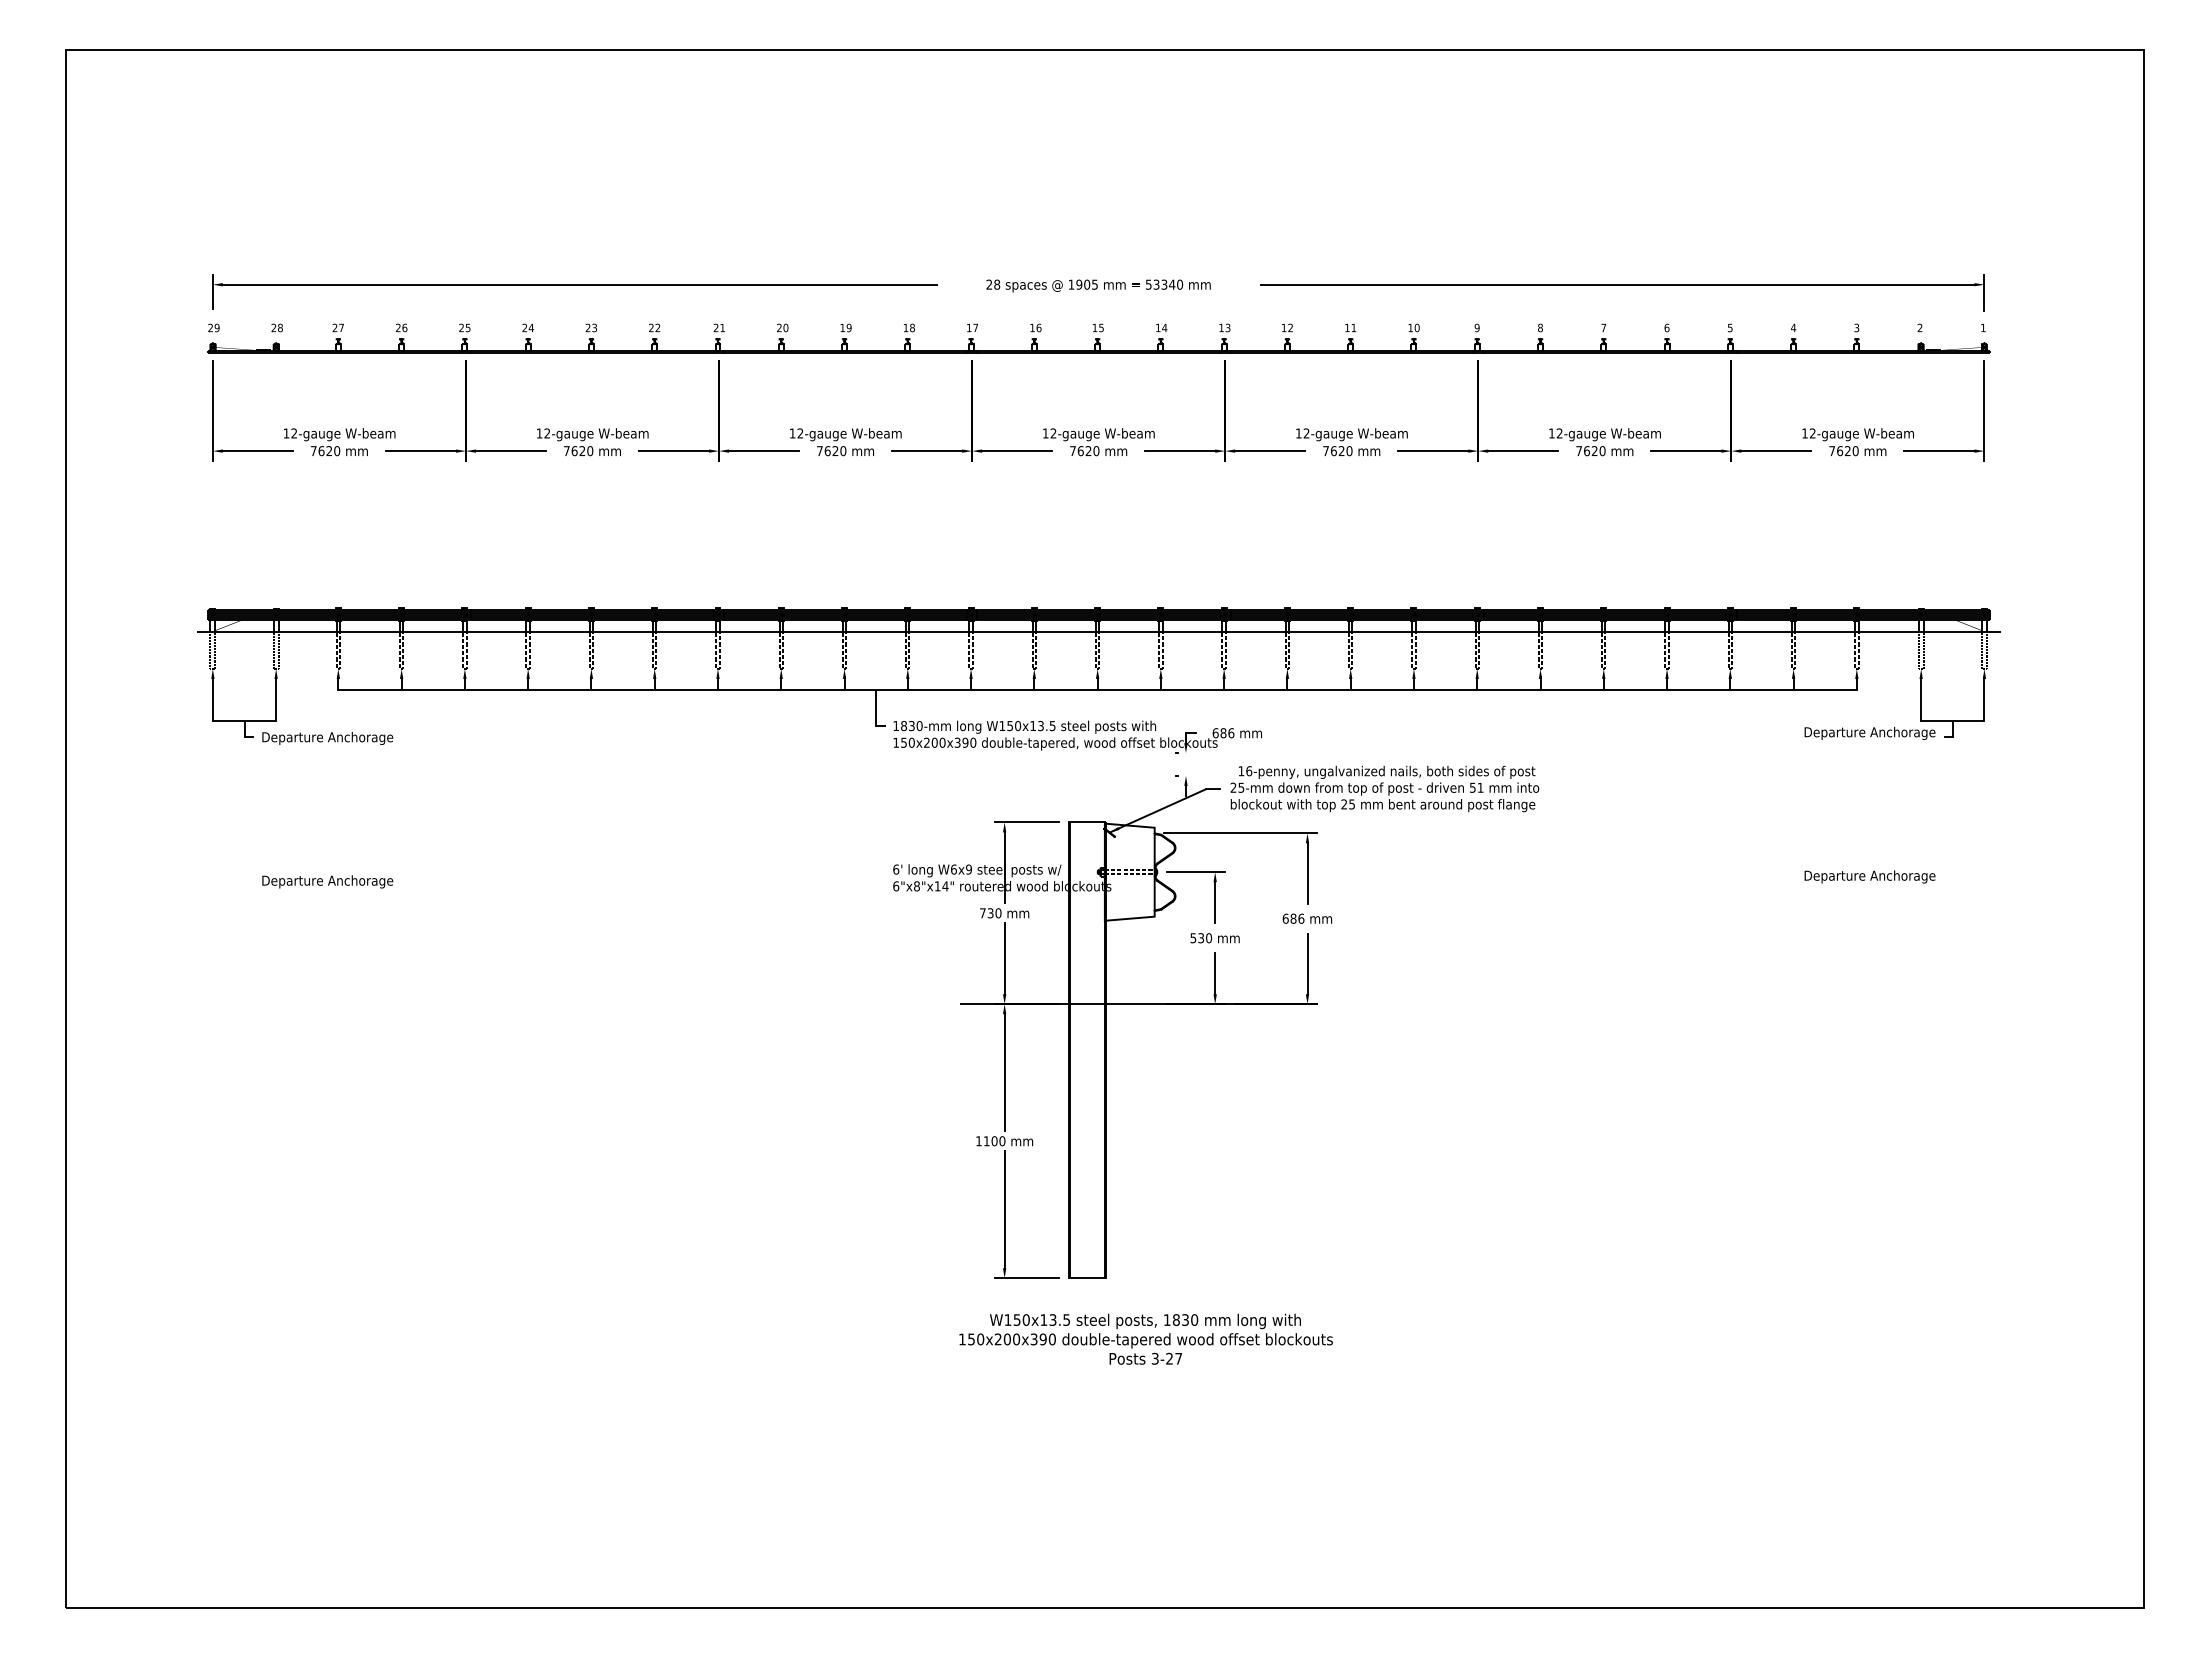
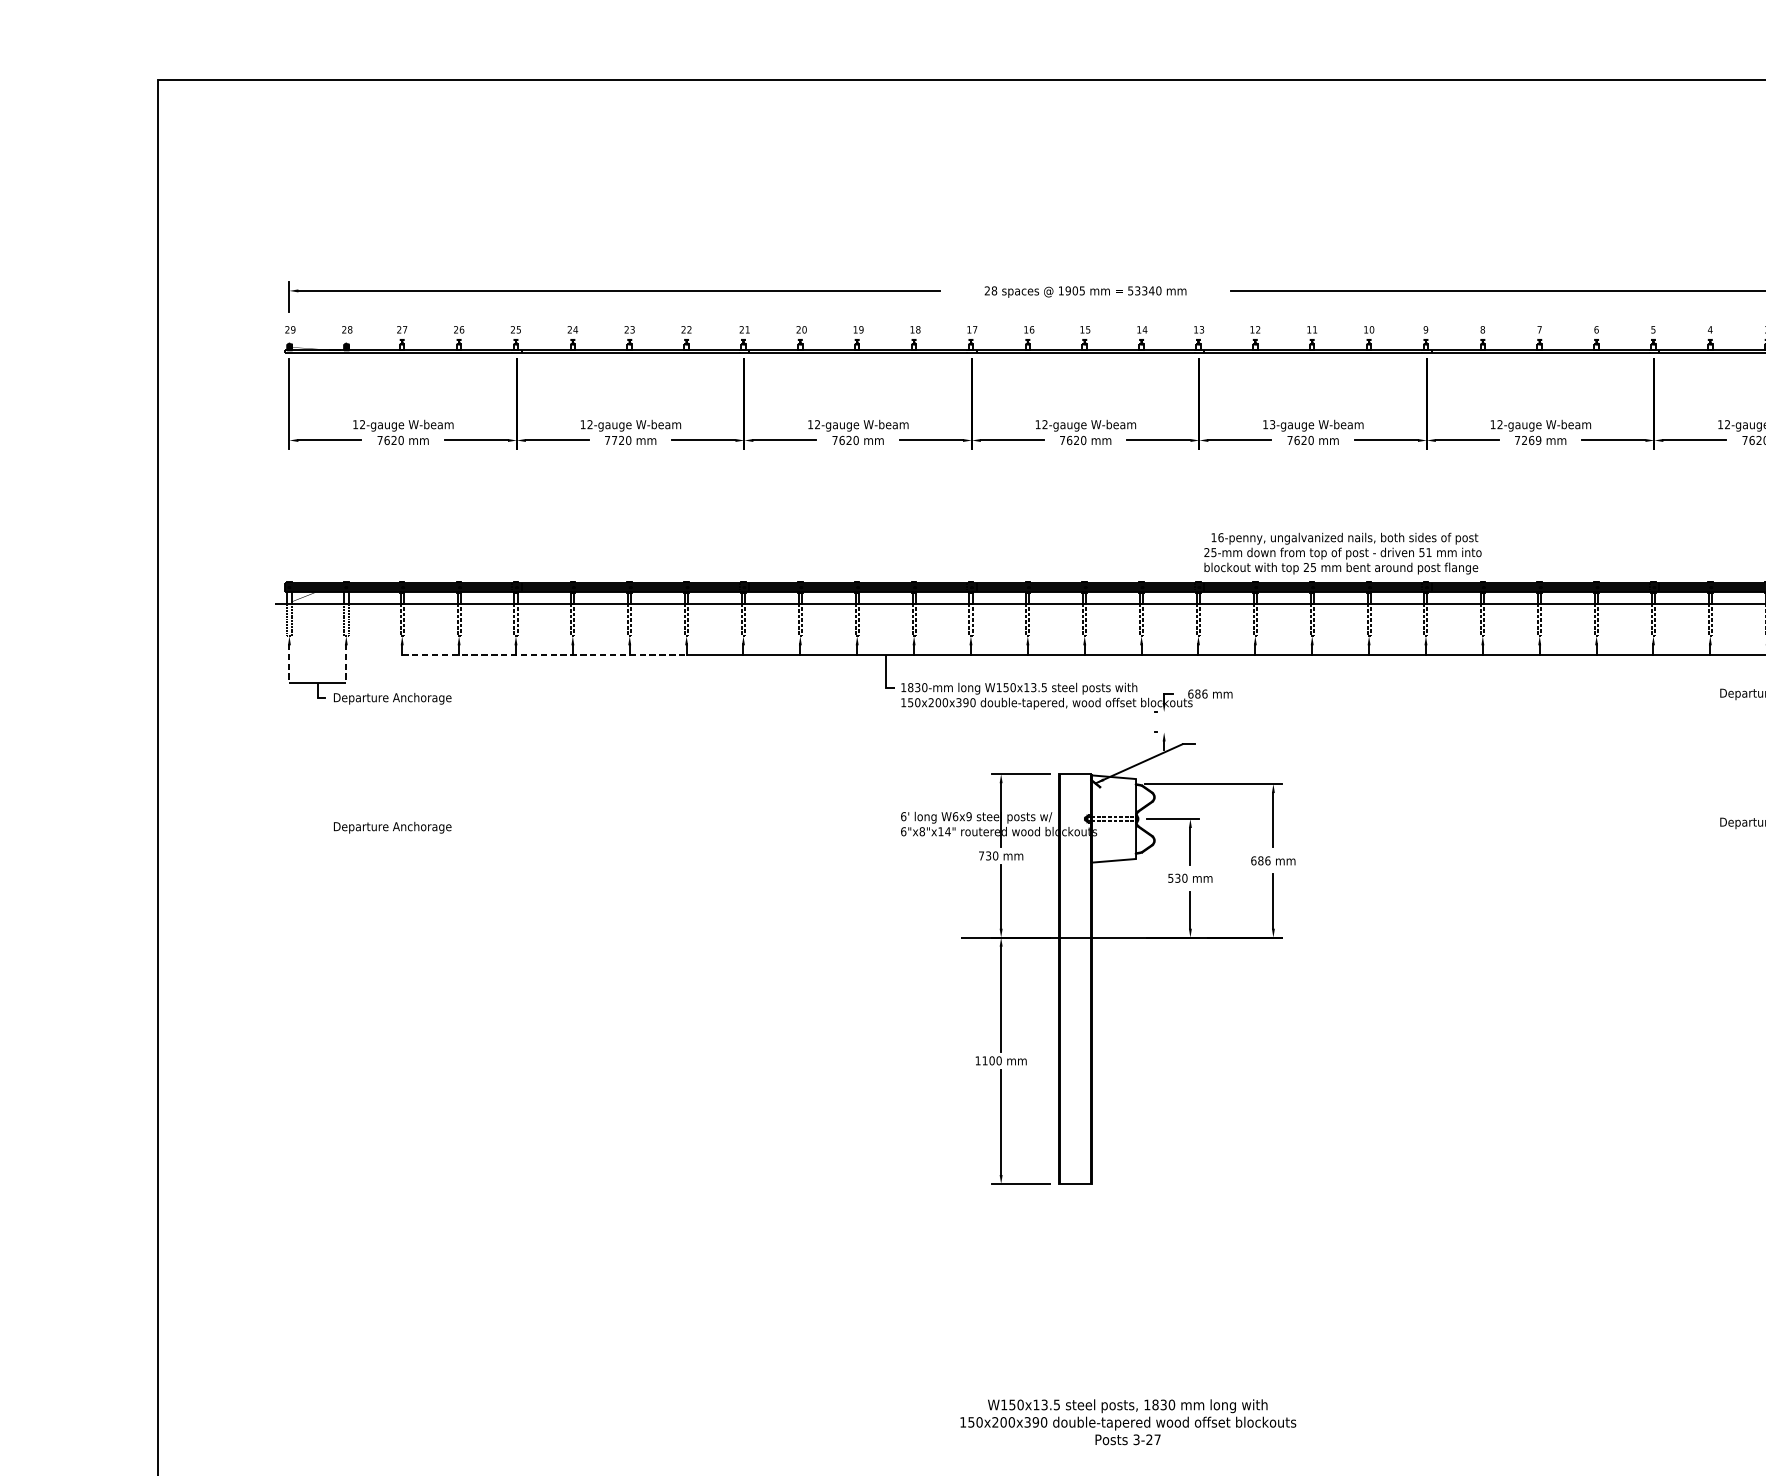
text: (1306, 433) -> (1272, 424), 12-gauge -> 13-gauge
text: (574, 451) -> (614, 440), 7620 -> 7720
text: (1594, 451) -> (1531, 440), 7620 -> 7269
line: (497, 689) -> (545, 654), solid -> dashed
line: (212, 699) -> (289, 663), solid -> dashed
line: (276, 699) -> (346, 663), solid -> dashed
text: (1384, 788) -> (1342, 553), moved
text: (1145, 1338) -> (1127, 1421), moved

